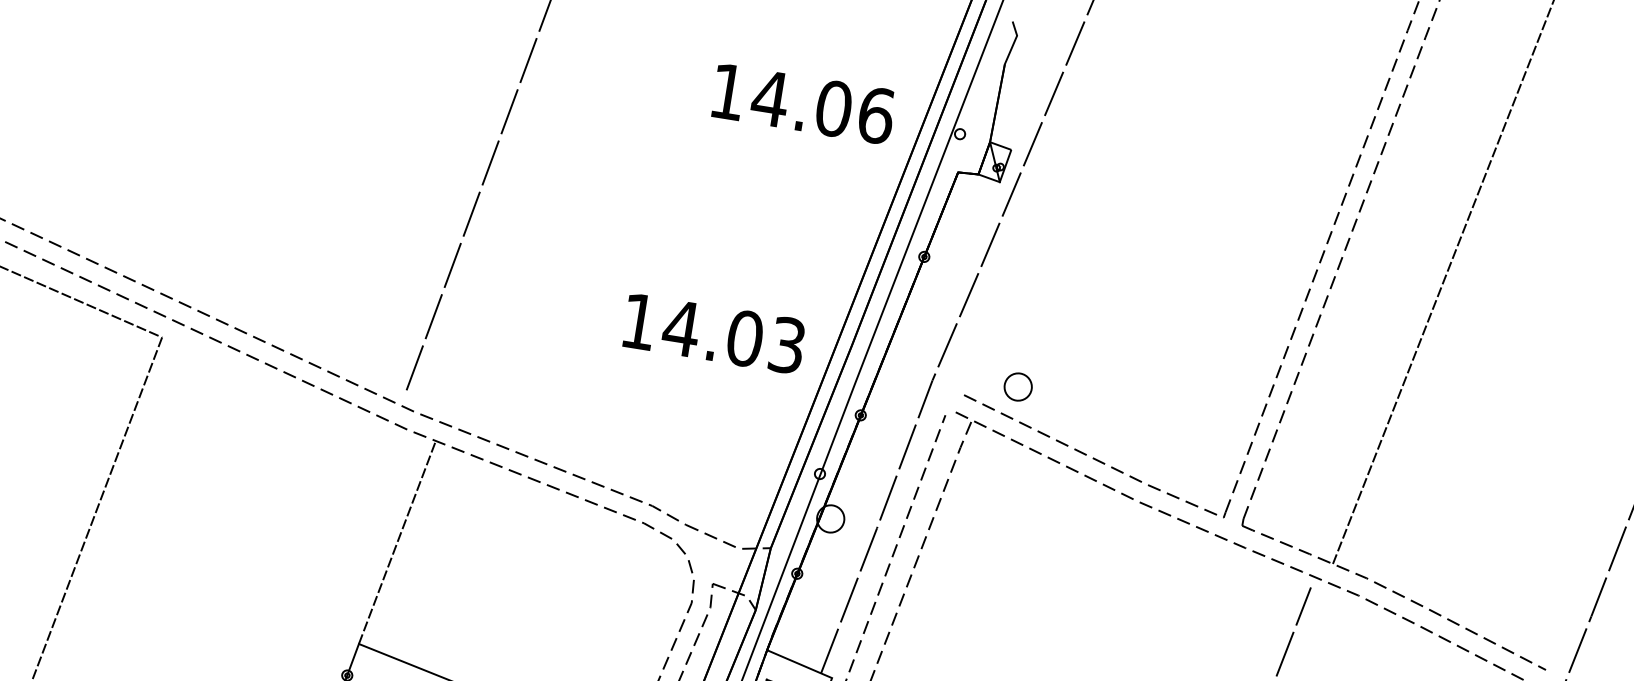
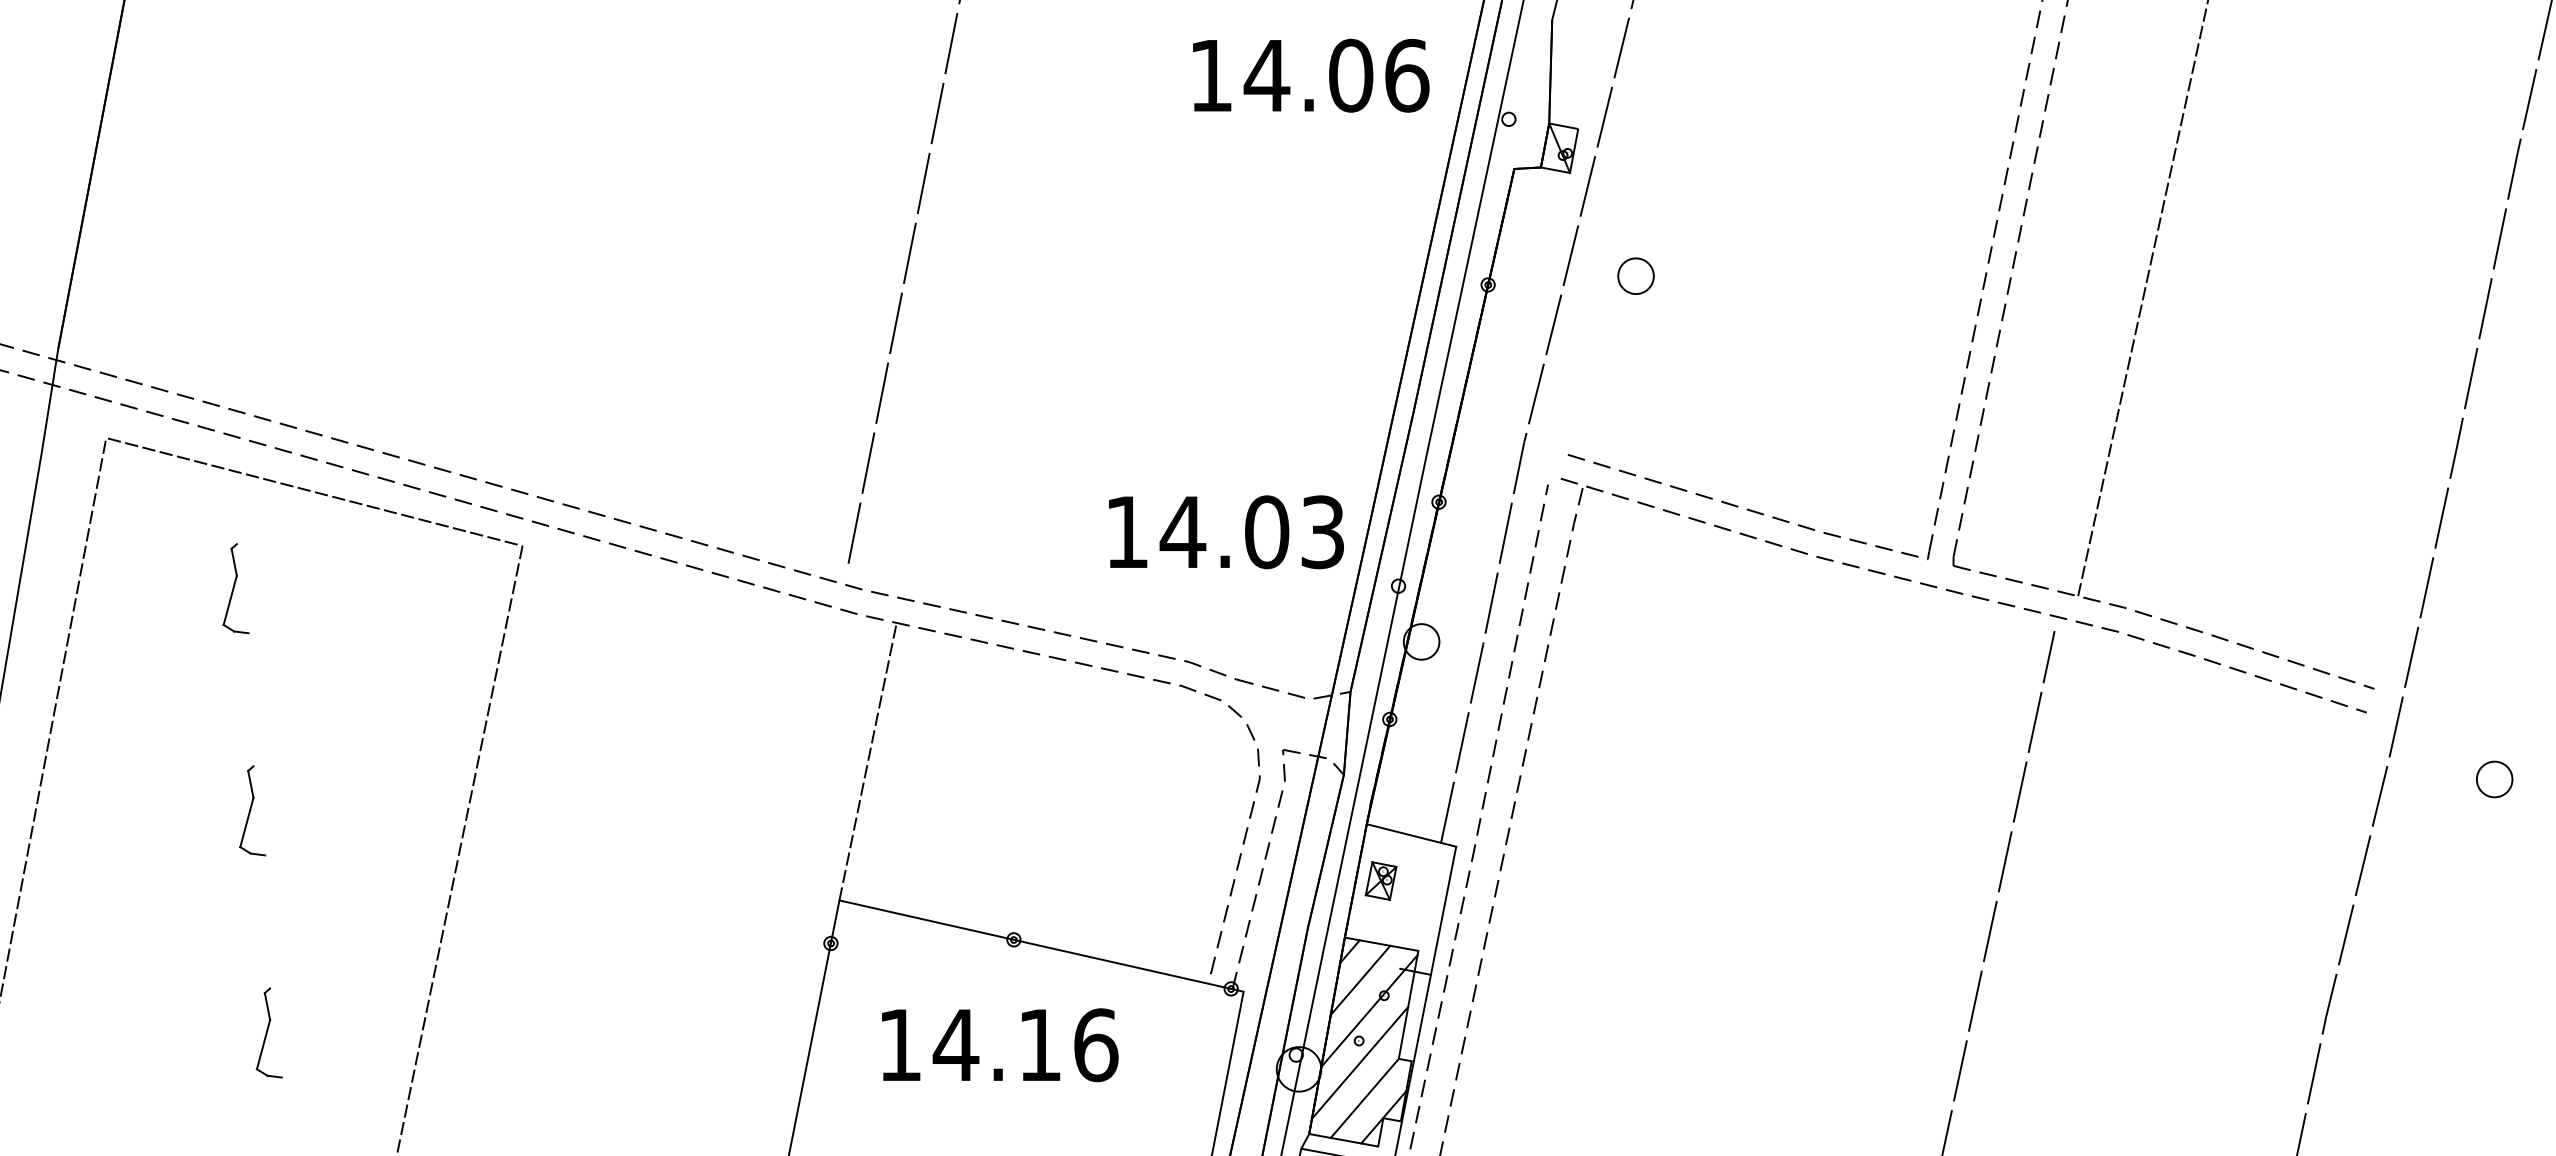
text: (803, 103) -> (1311, 75), moved
text: (714, 333) -> (1226, 532), moved
part: (1017, 386) -> (1635, 275), moved

